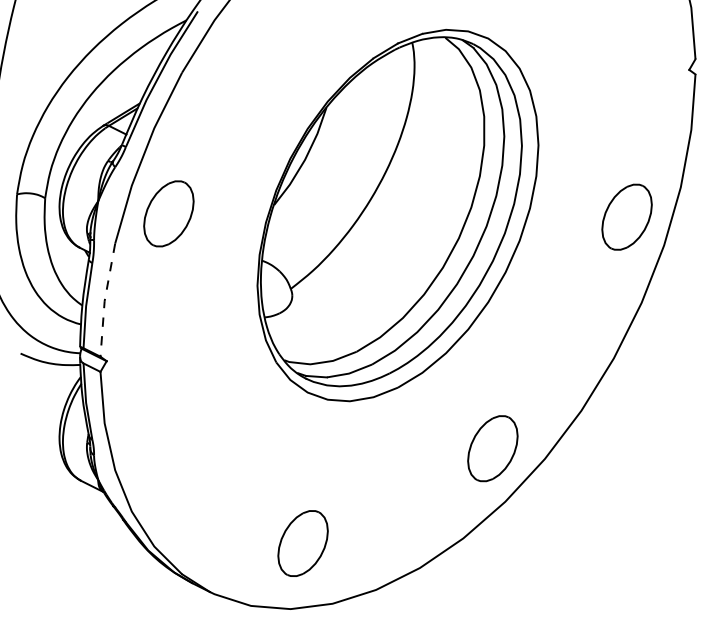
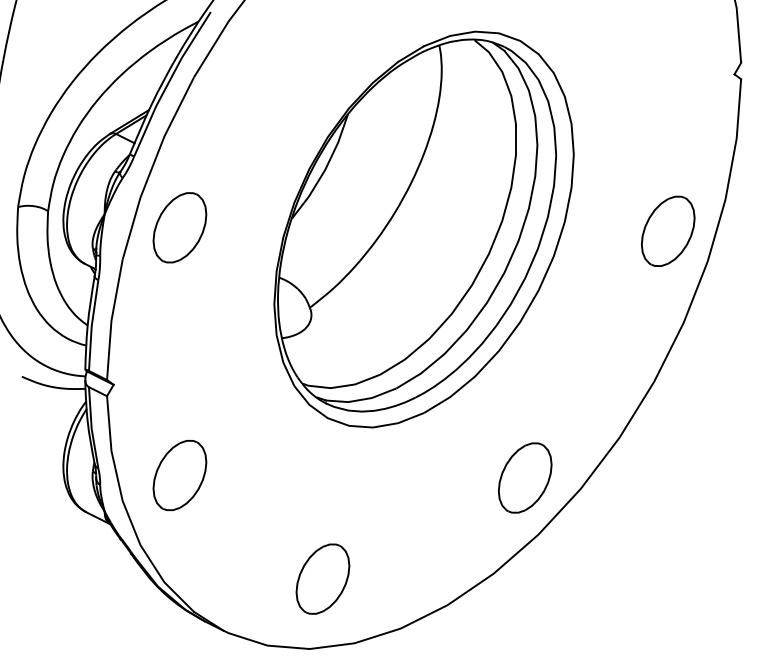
line: (104, 300) -> (111, 320), dashed -> solid
part: (168, 445) -> (179, 474), added

